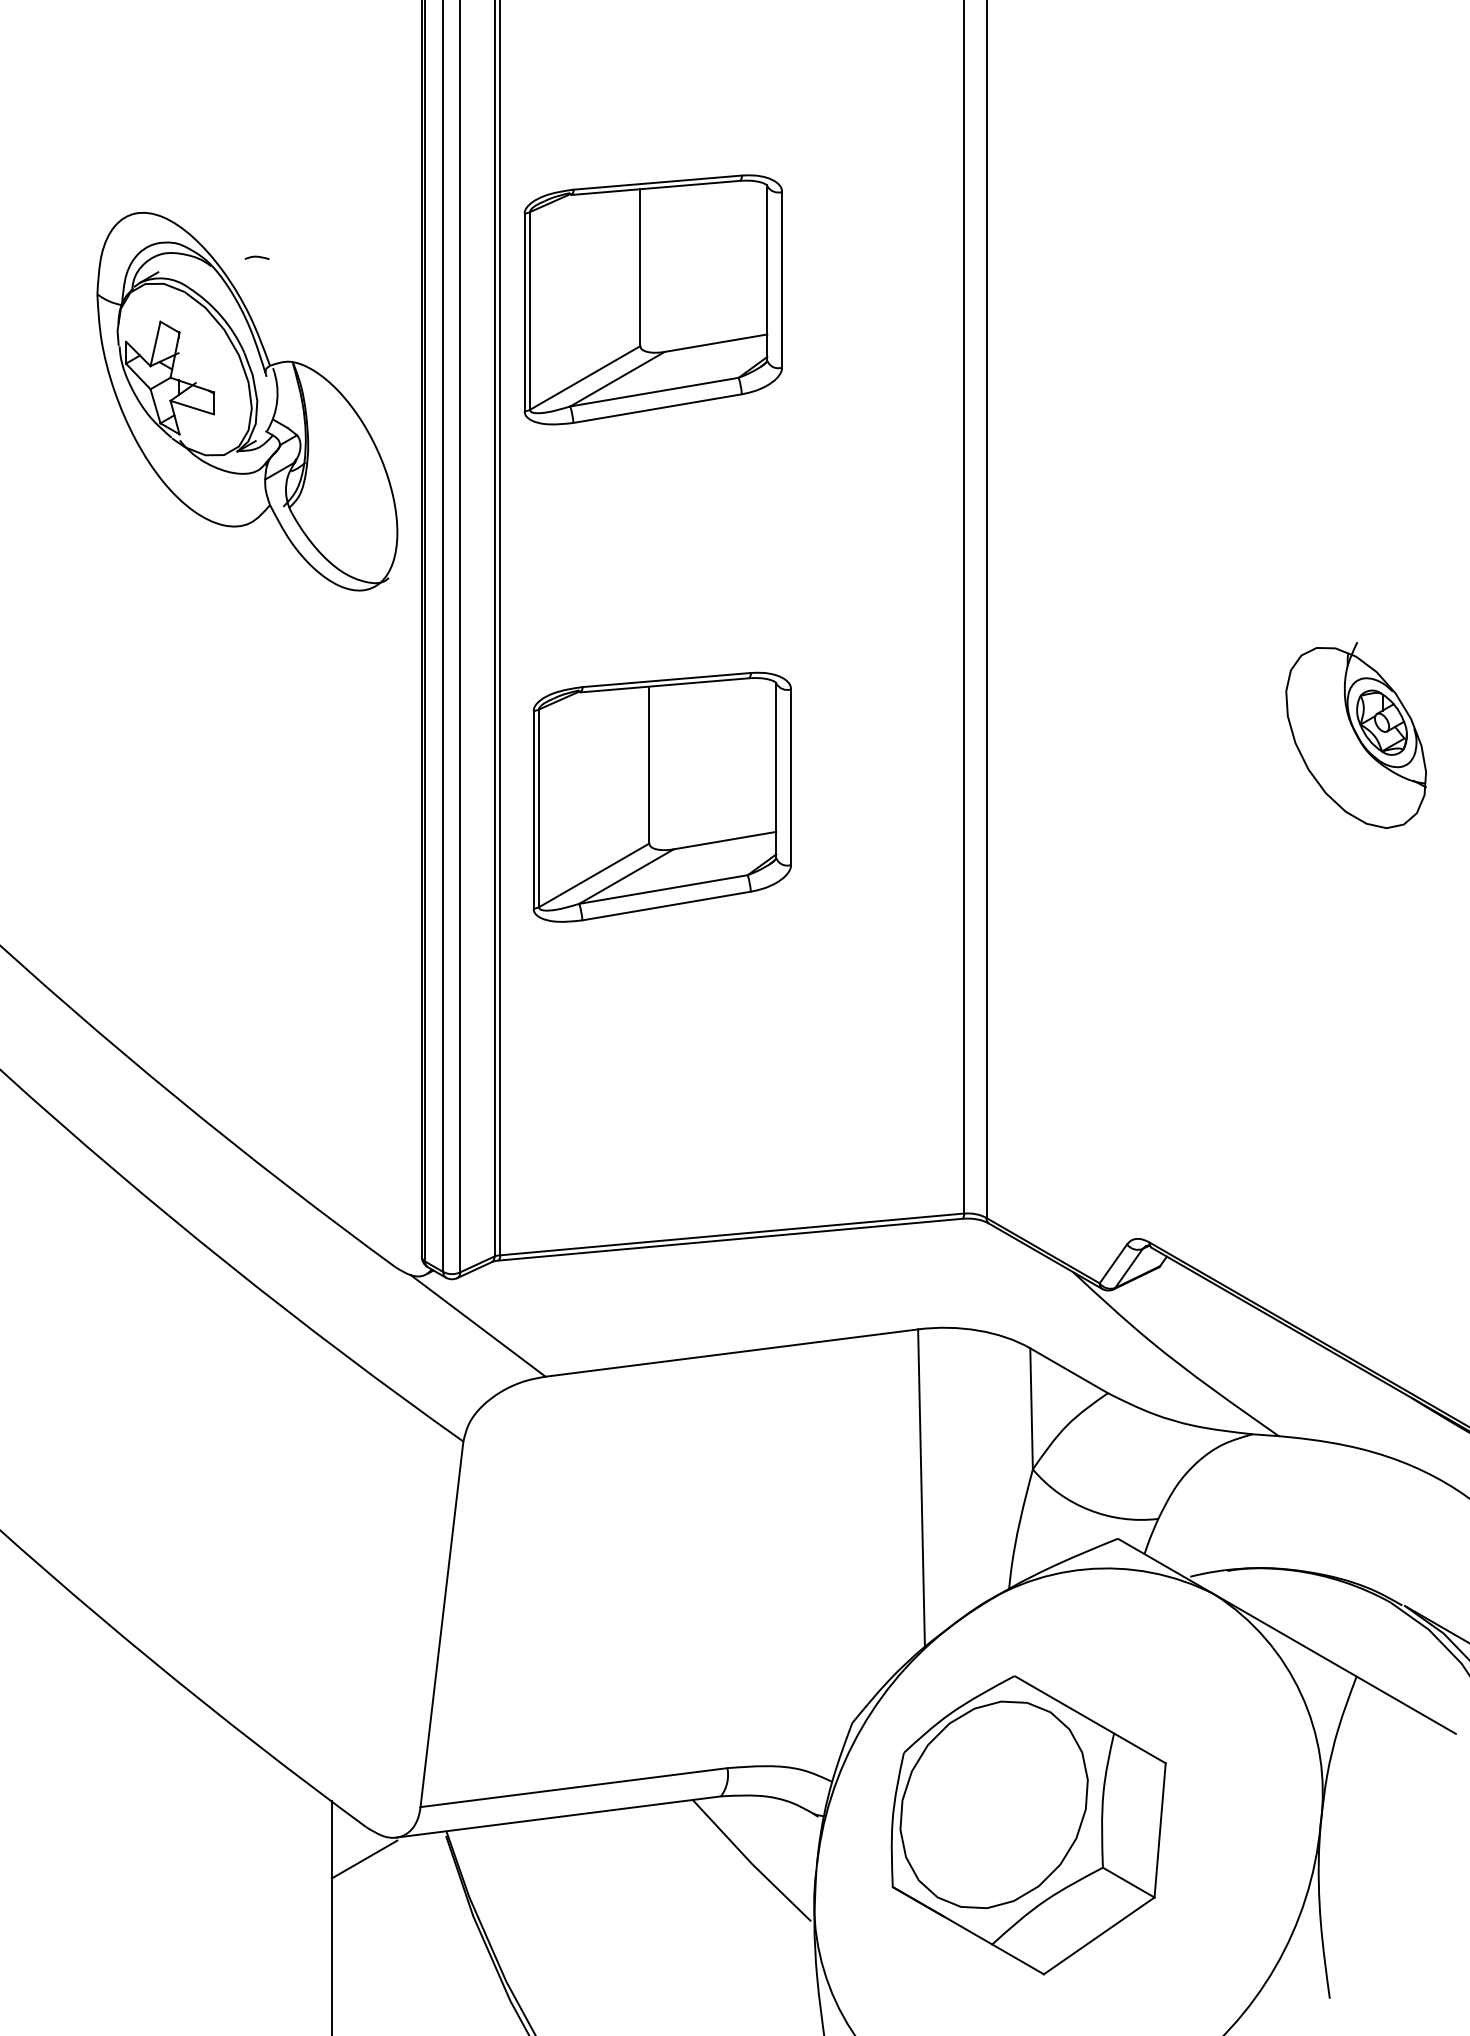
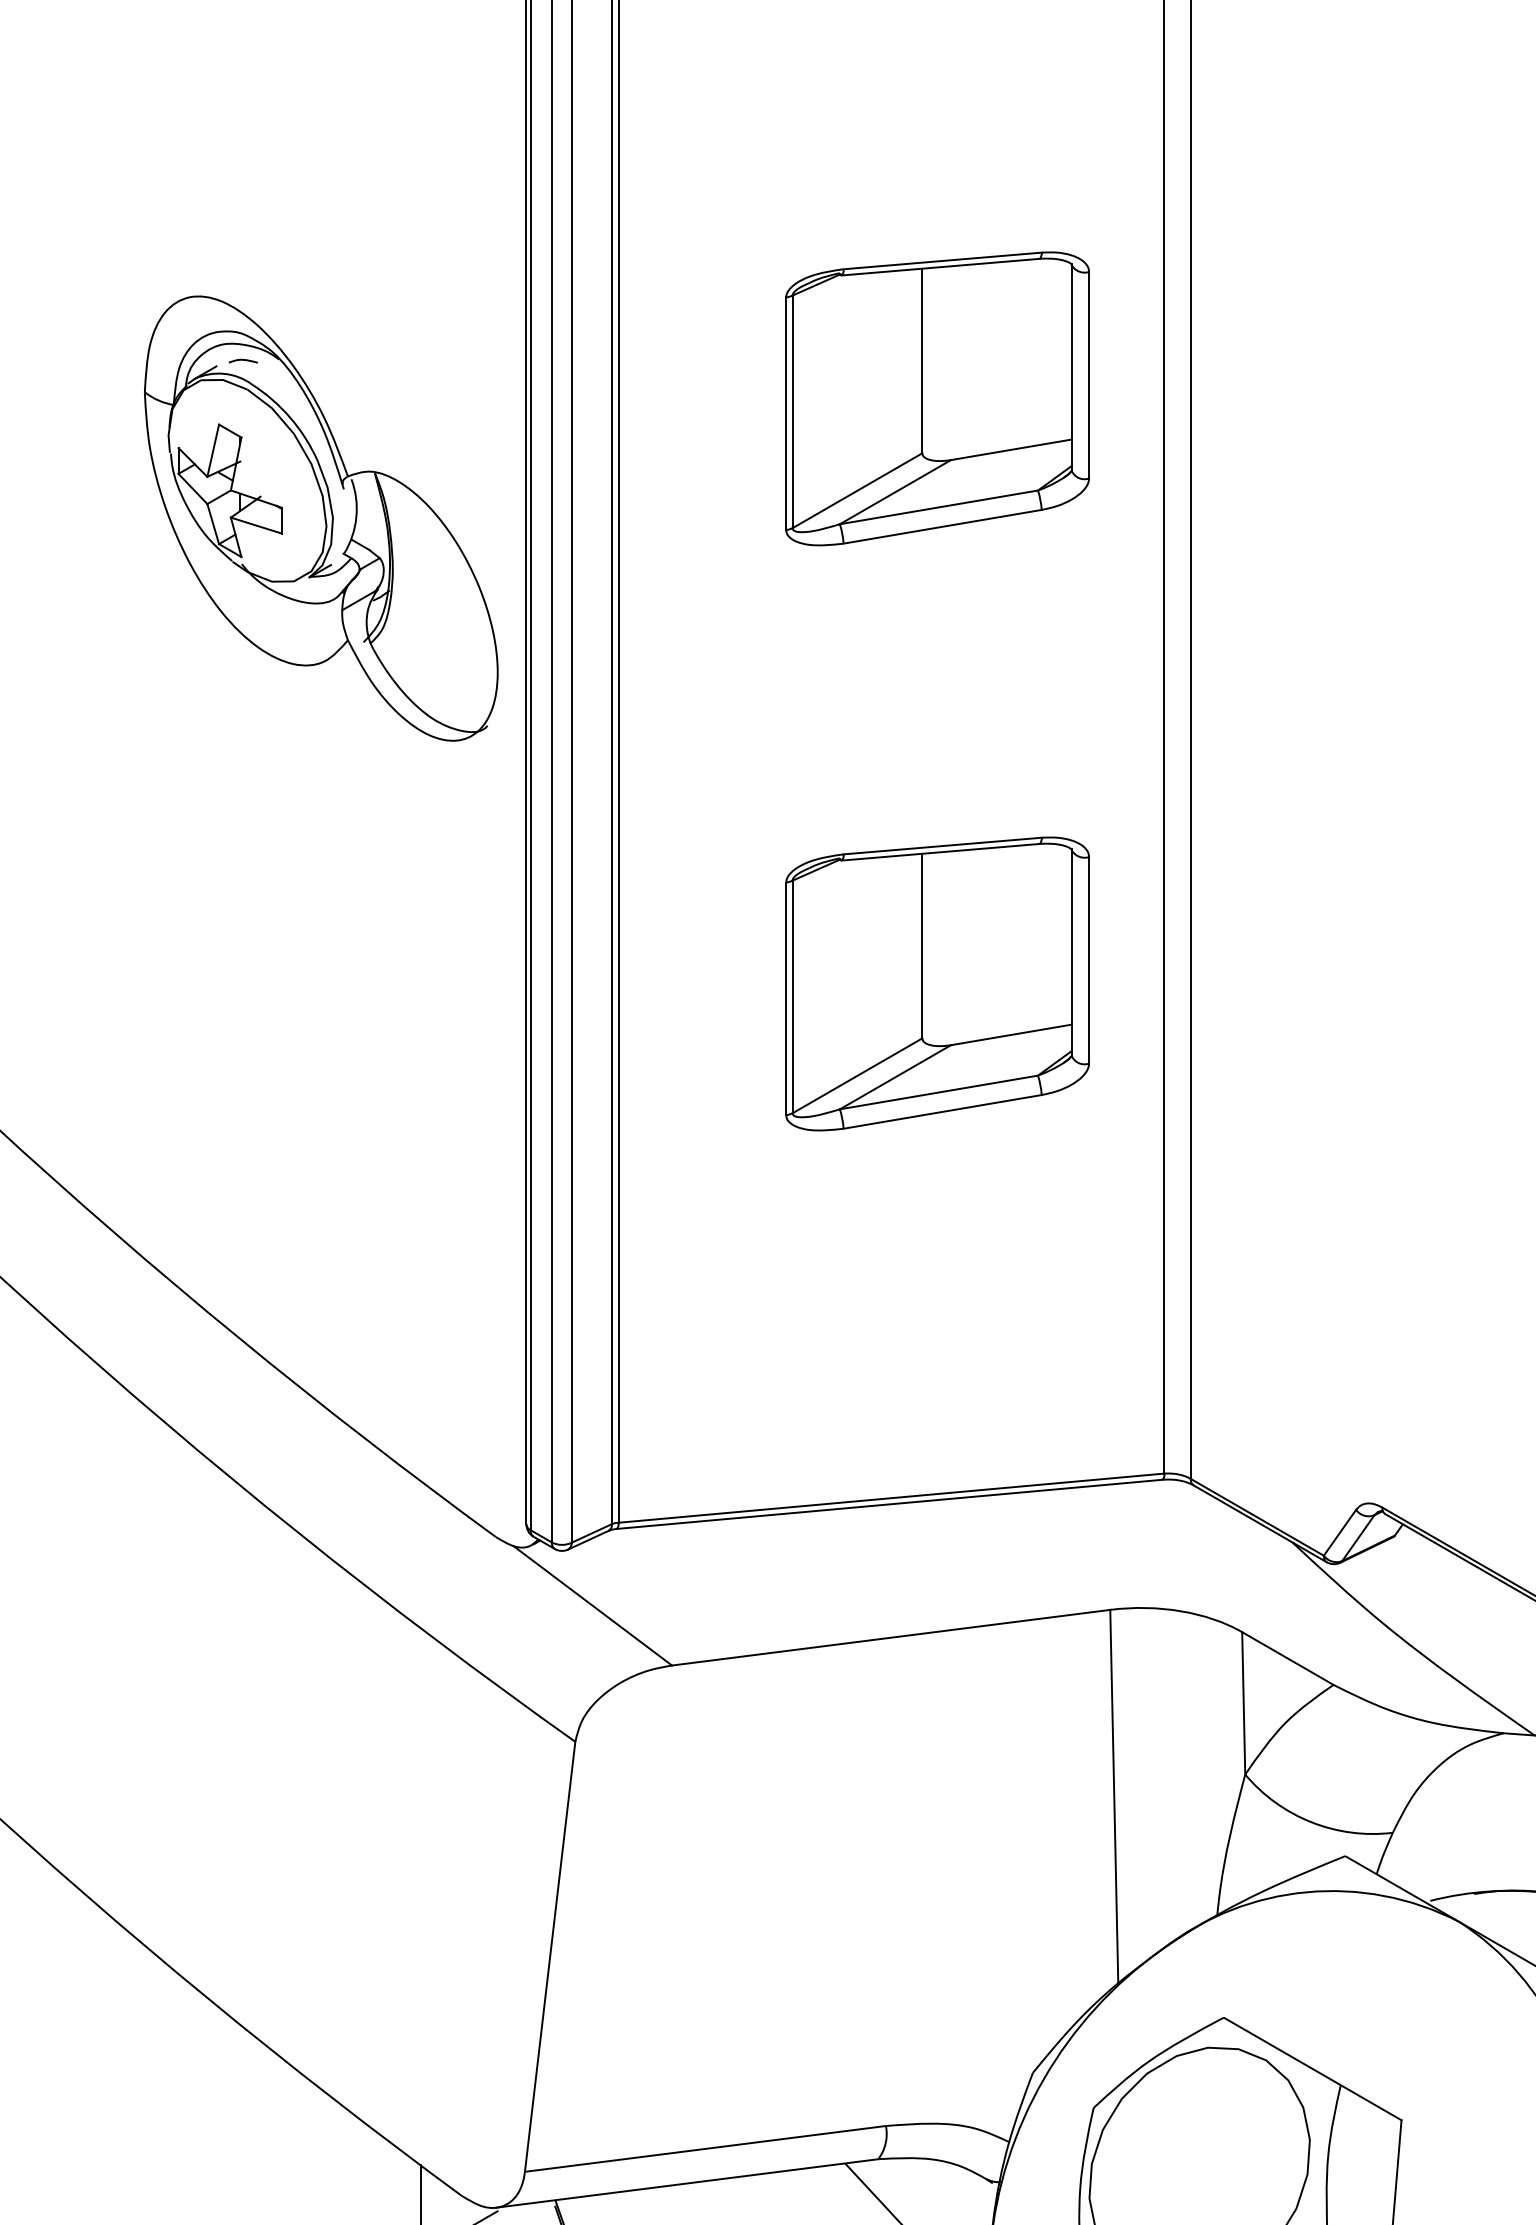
curve: (256, 257) -> (242, 360), moved
part: (652, 299) -> (936, 398), moved
part: (661, 796) -> (936, 983), moved

